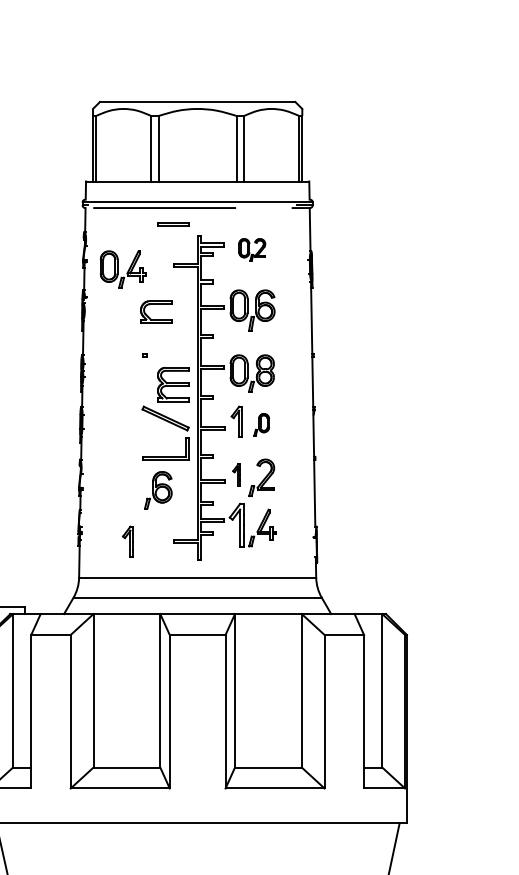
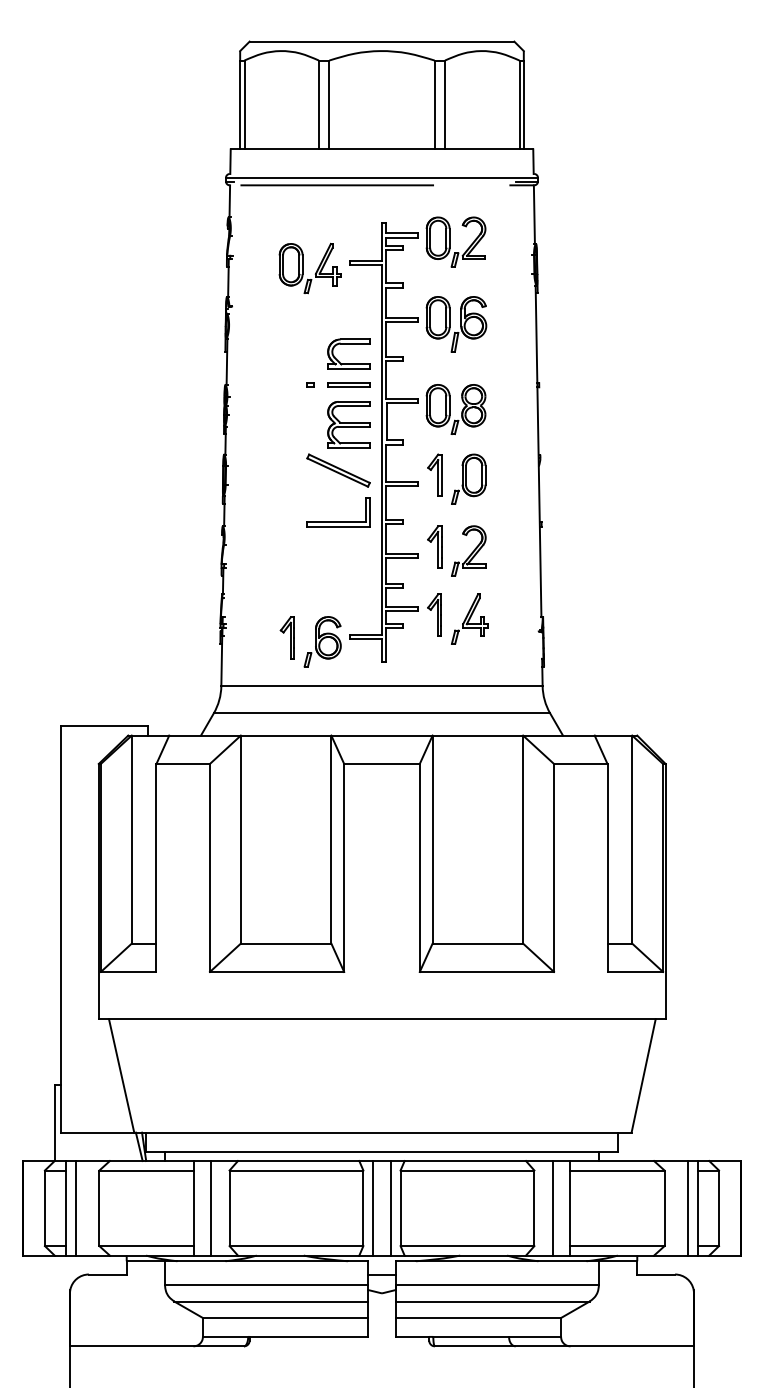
part: (172, 223) -> (348, 384), moved
part: (251, 249) -> (455, 241), size x1.67
part: (122, 269) -> (309, 268), moved
part: (155, 304) -> (348, 344), moved
part: (261, 424) -> (468, 478), size x1.67
part: (236, 474) -> (434, 546), size x1.43
part: (158, 490) -> (322, 641), moved
part: (236, 524) -> (434, 614), size x0.71

